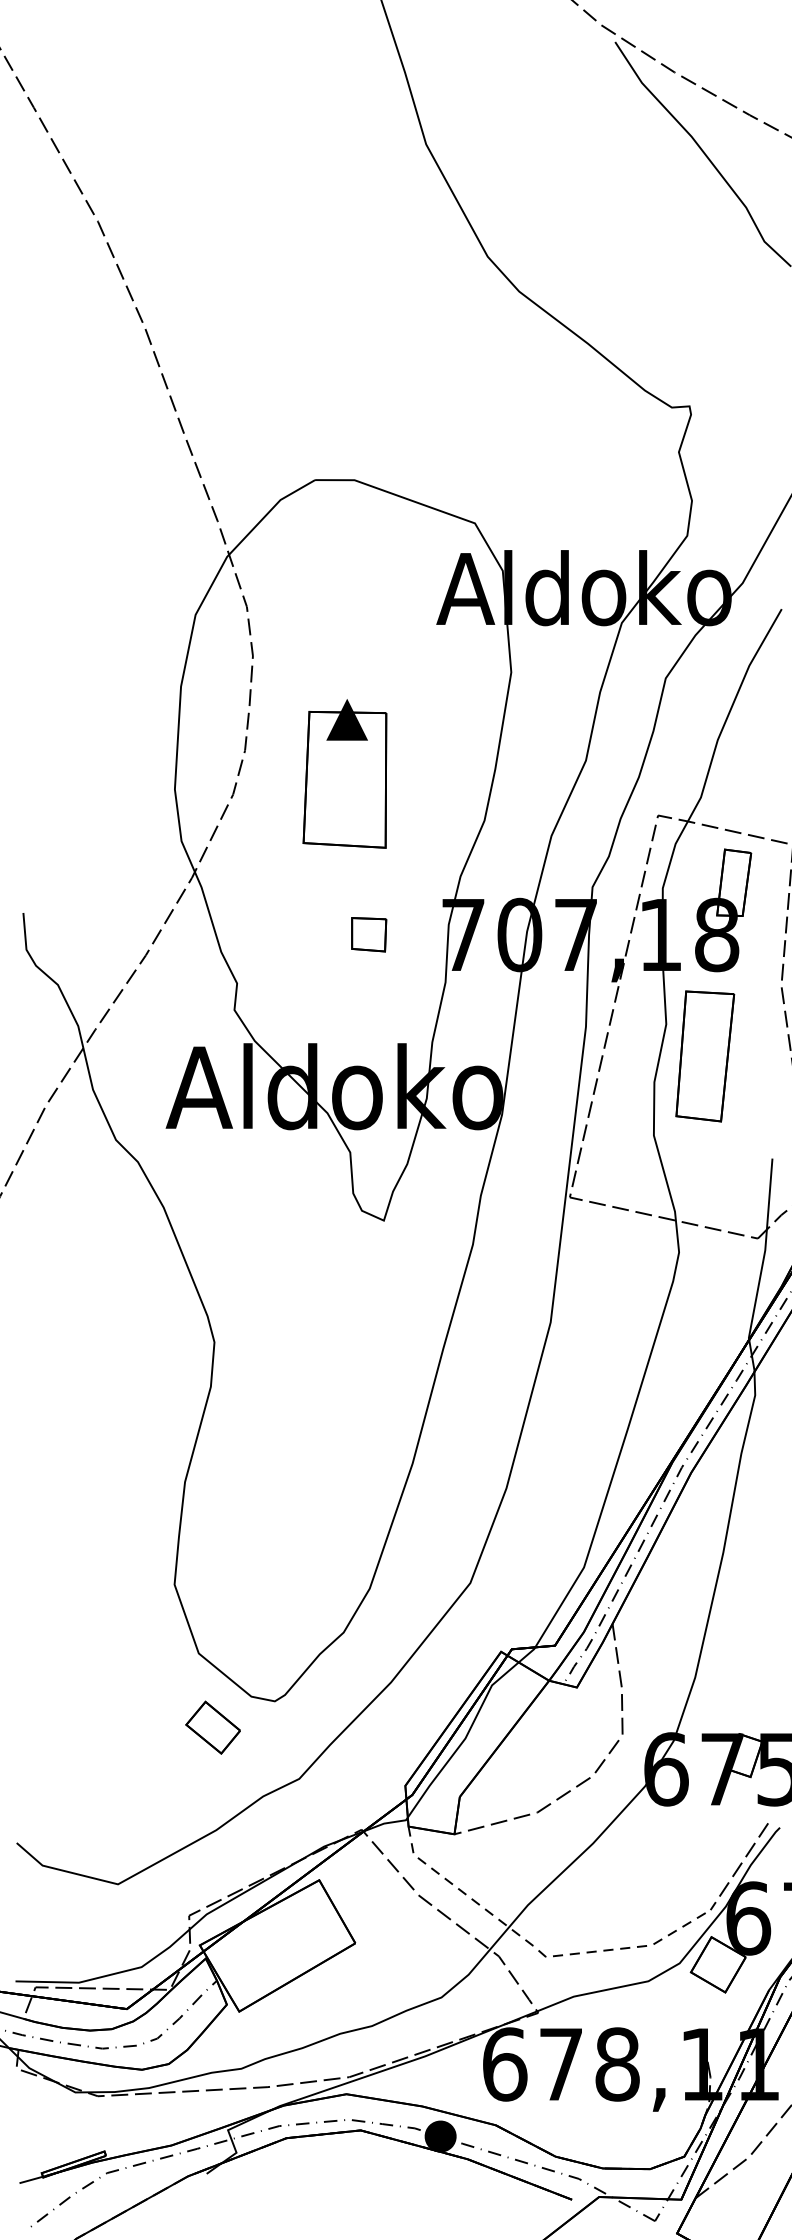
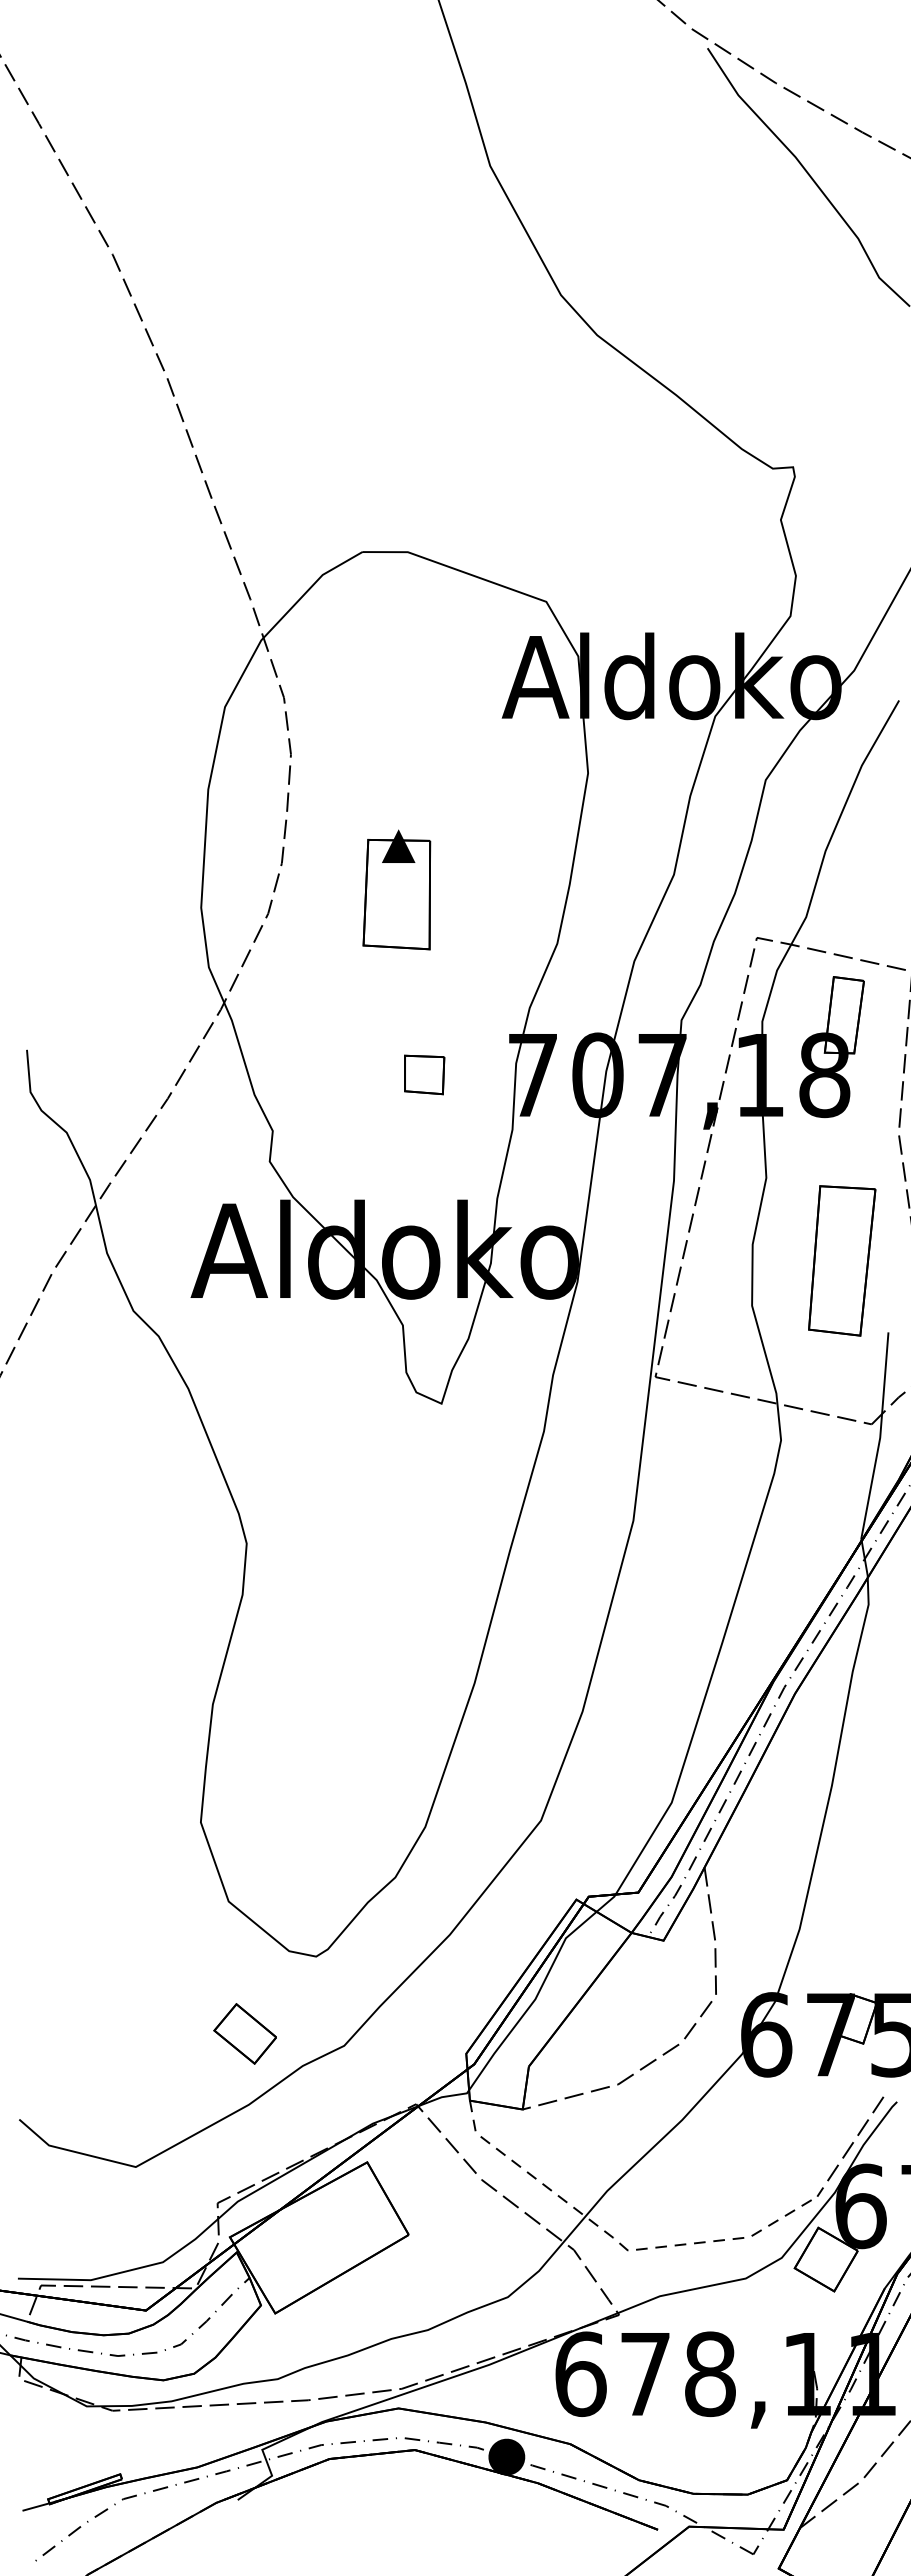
part: (344, 773) -> (396, 889), size x0.7
part: (705, 1056) -> (842, 1260), moved
part: (212, 1727) -> (244, 2033), moved

